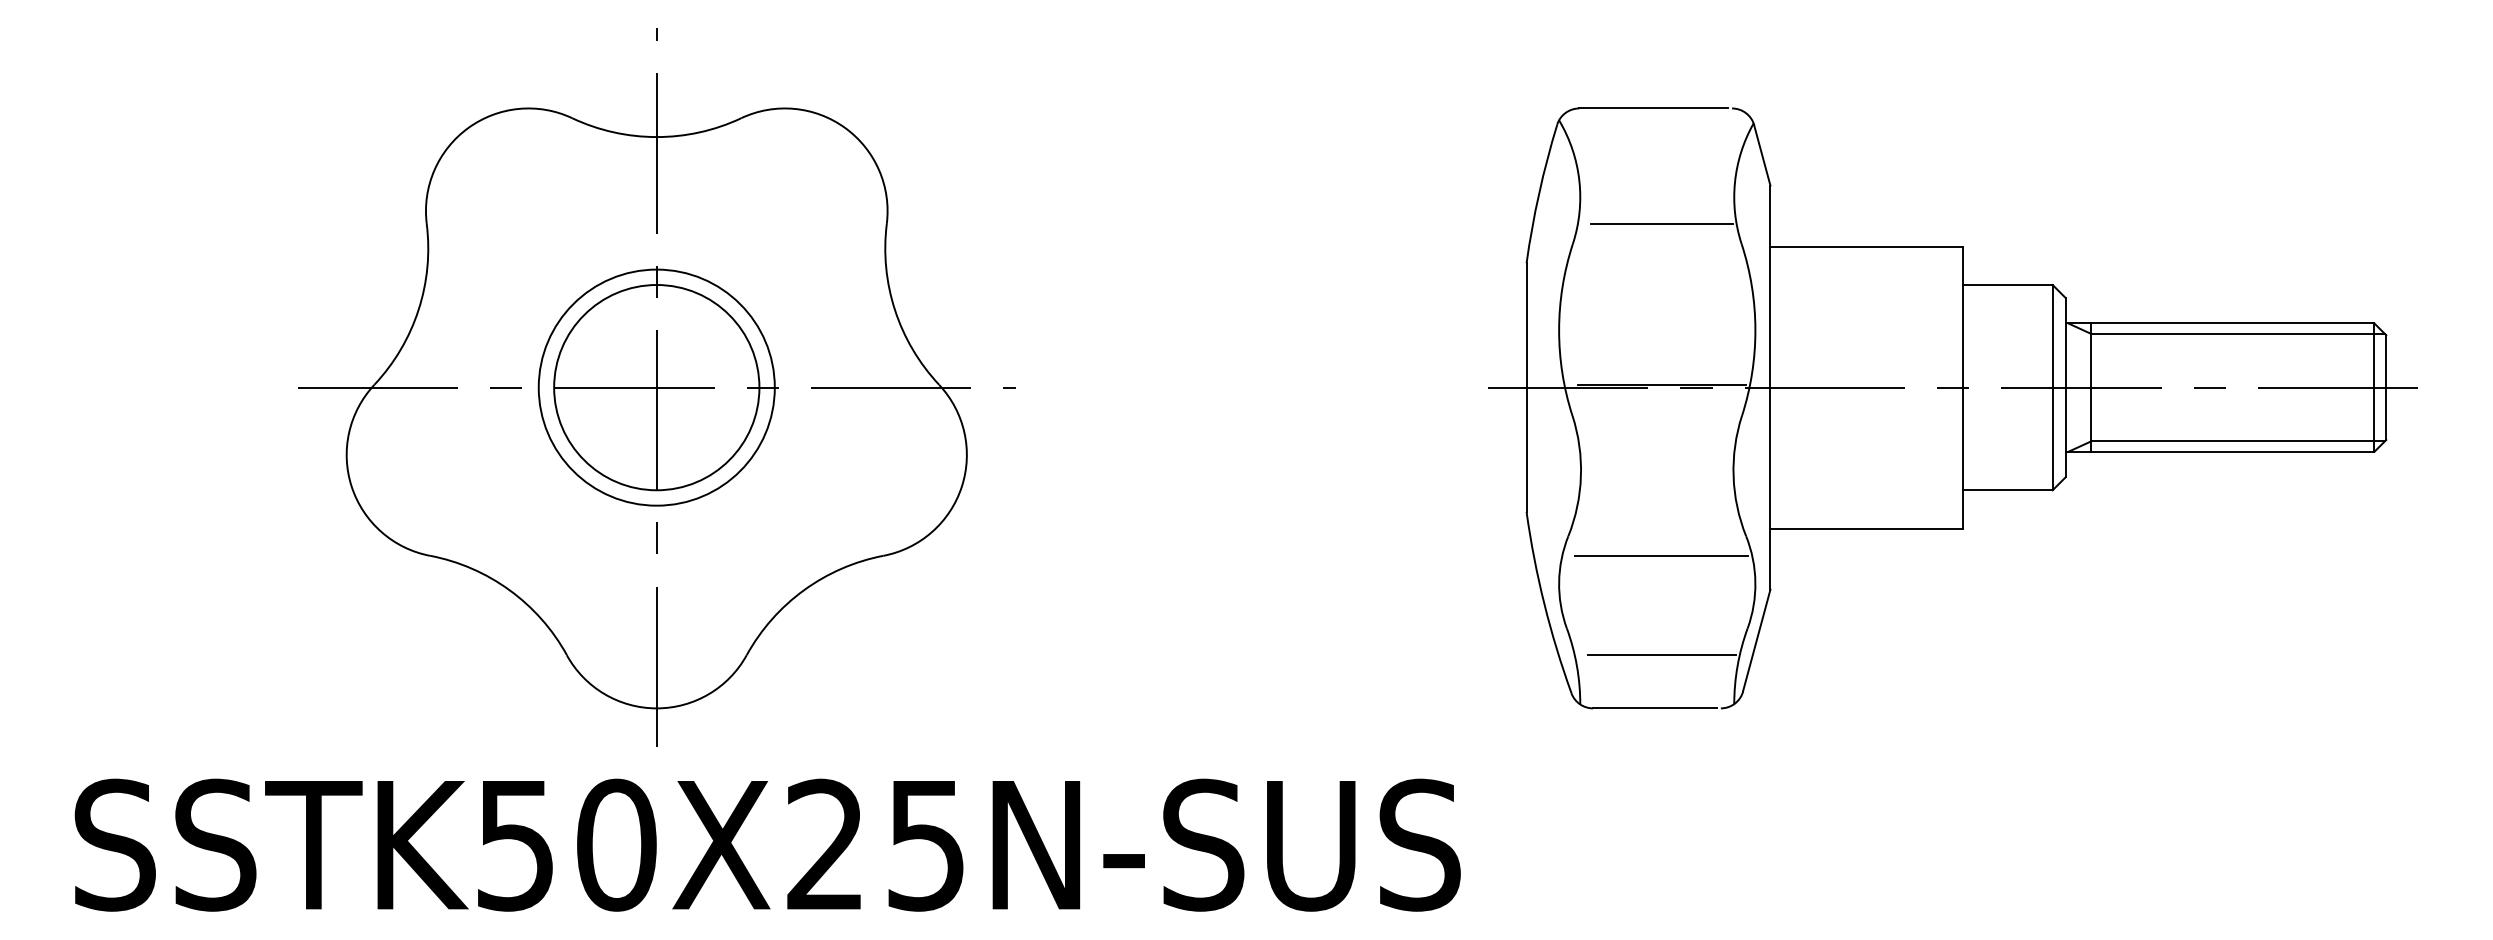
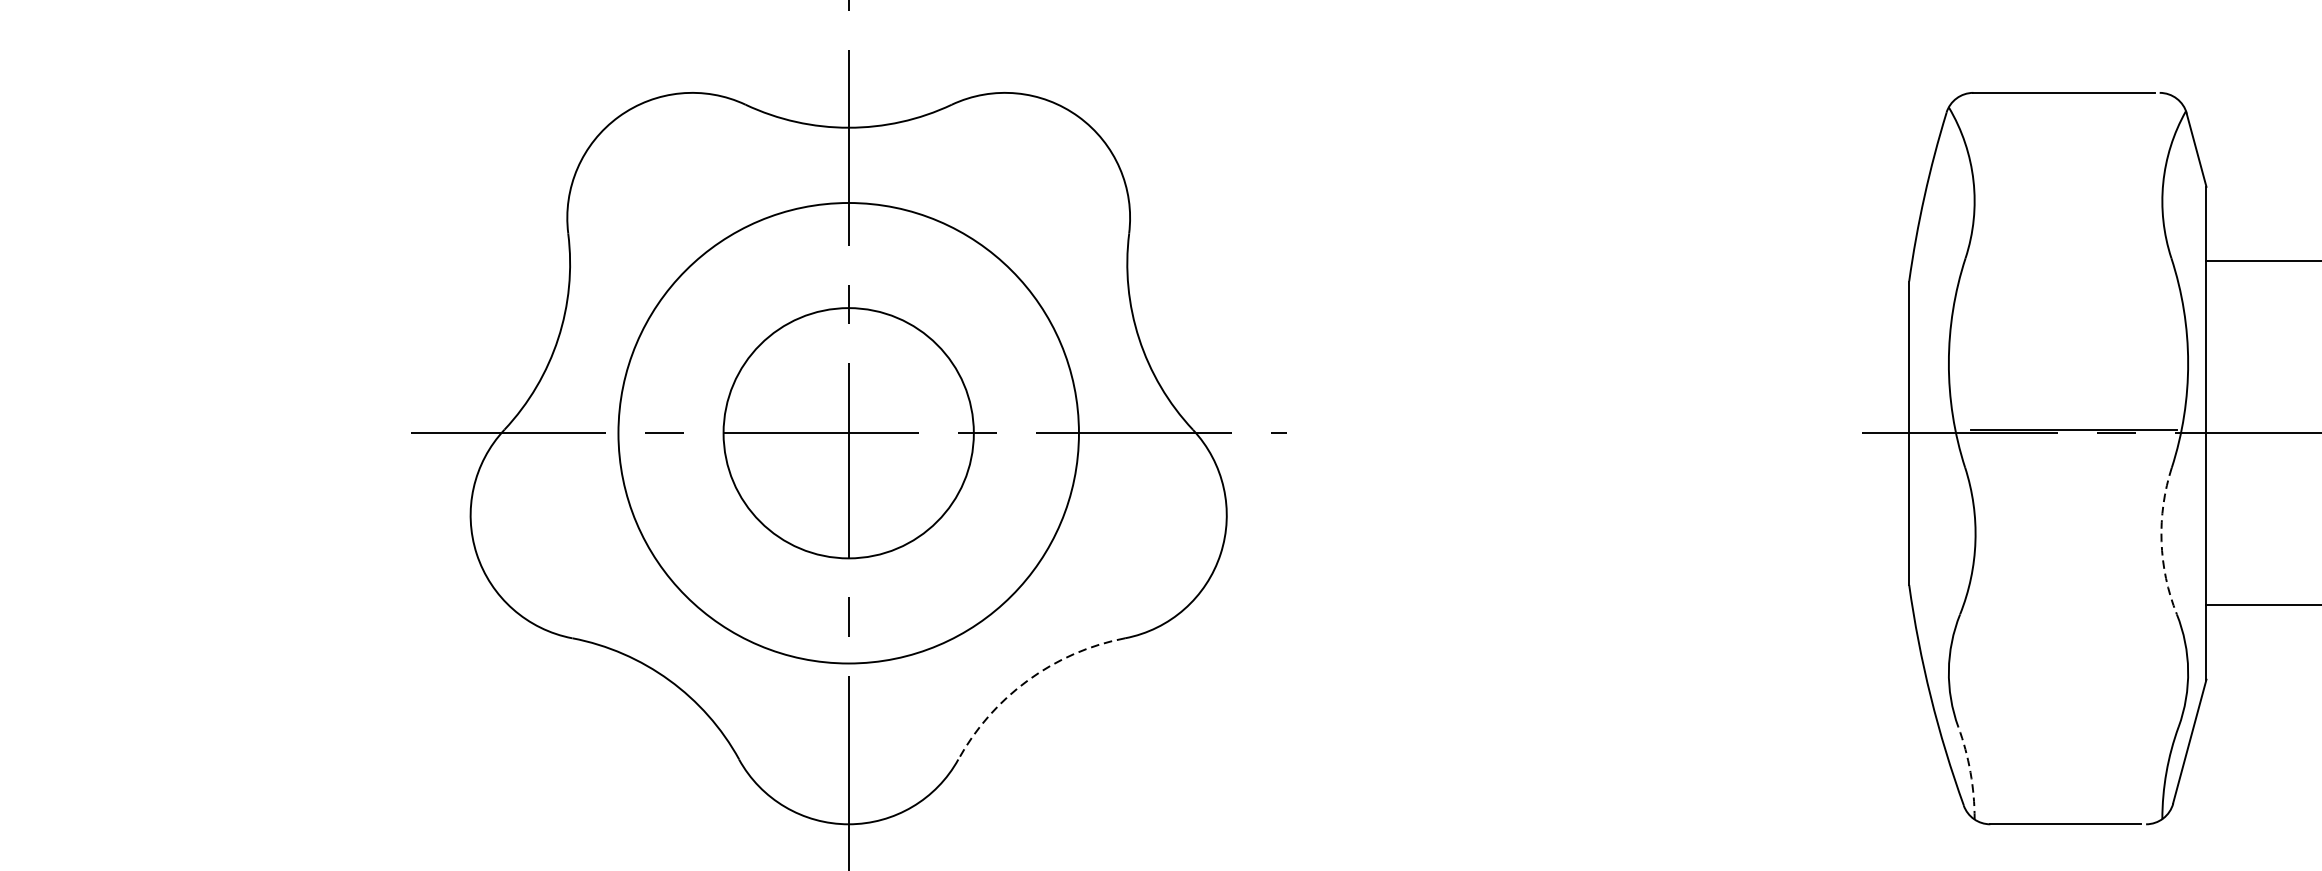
line: (1661, 223) -> (2073, 233), removed
circle: (656, 387) -> (848, 433), size x1.6
arc: (1733, 476) -> (2161, 541), solid -> dashed
line: (1661, 555) -> (2073, 637), removed
arc: (804, 590) -> (1028, 680), solid -> dashed
line: (1661, 655) -> (2073, 759), removed
arc: (1576, 665) -> (1970, 772), solid -> dashed

